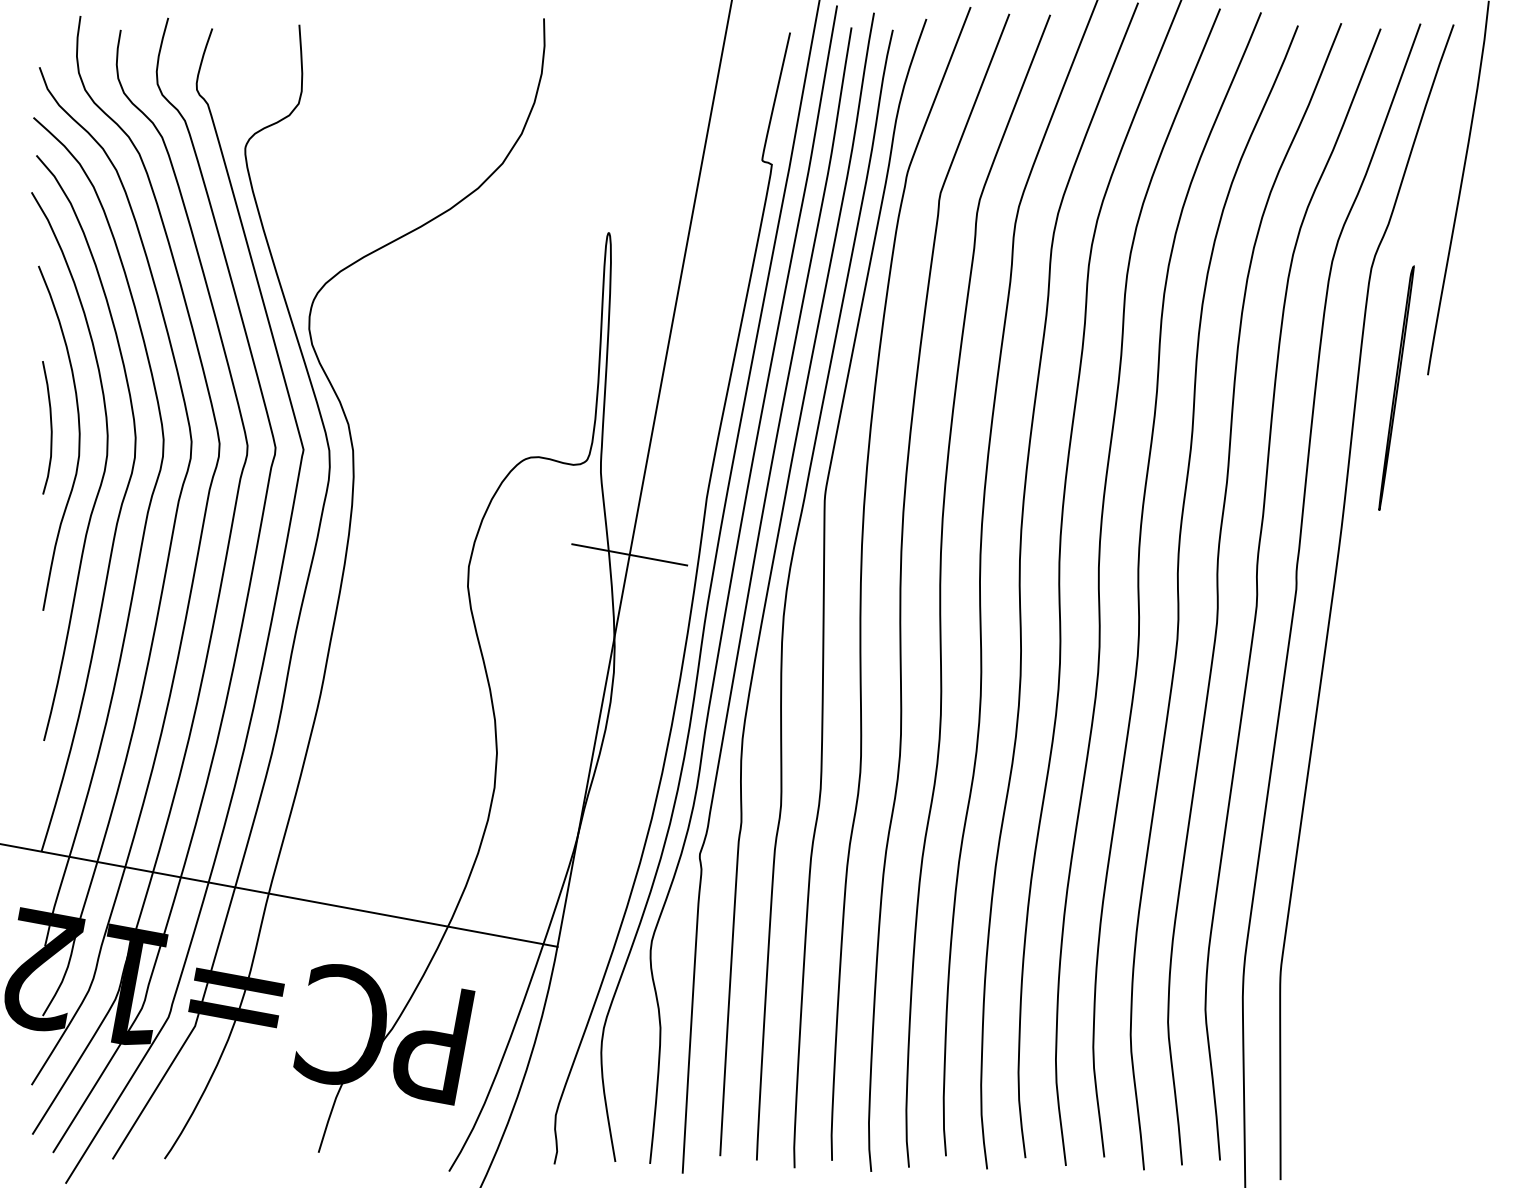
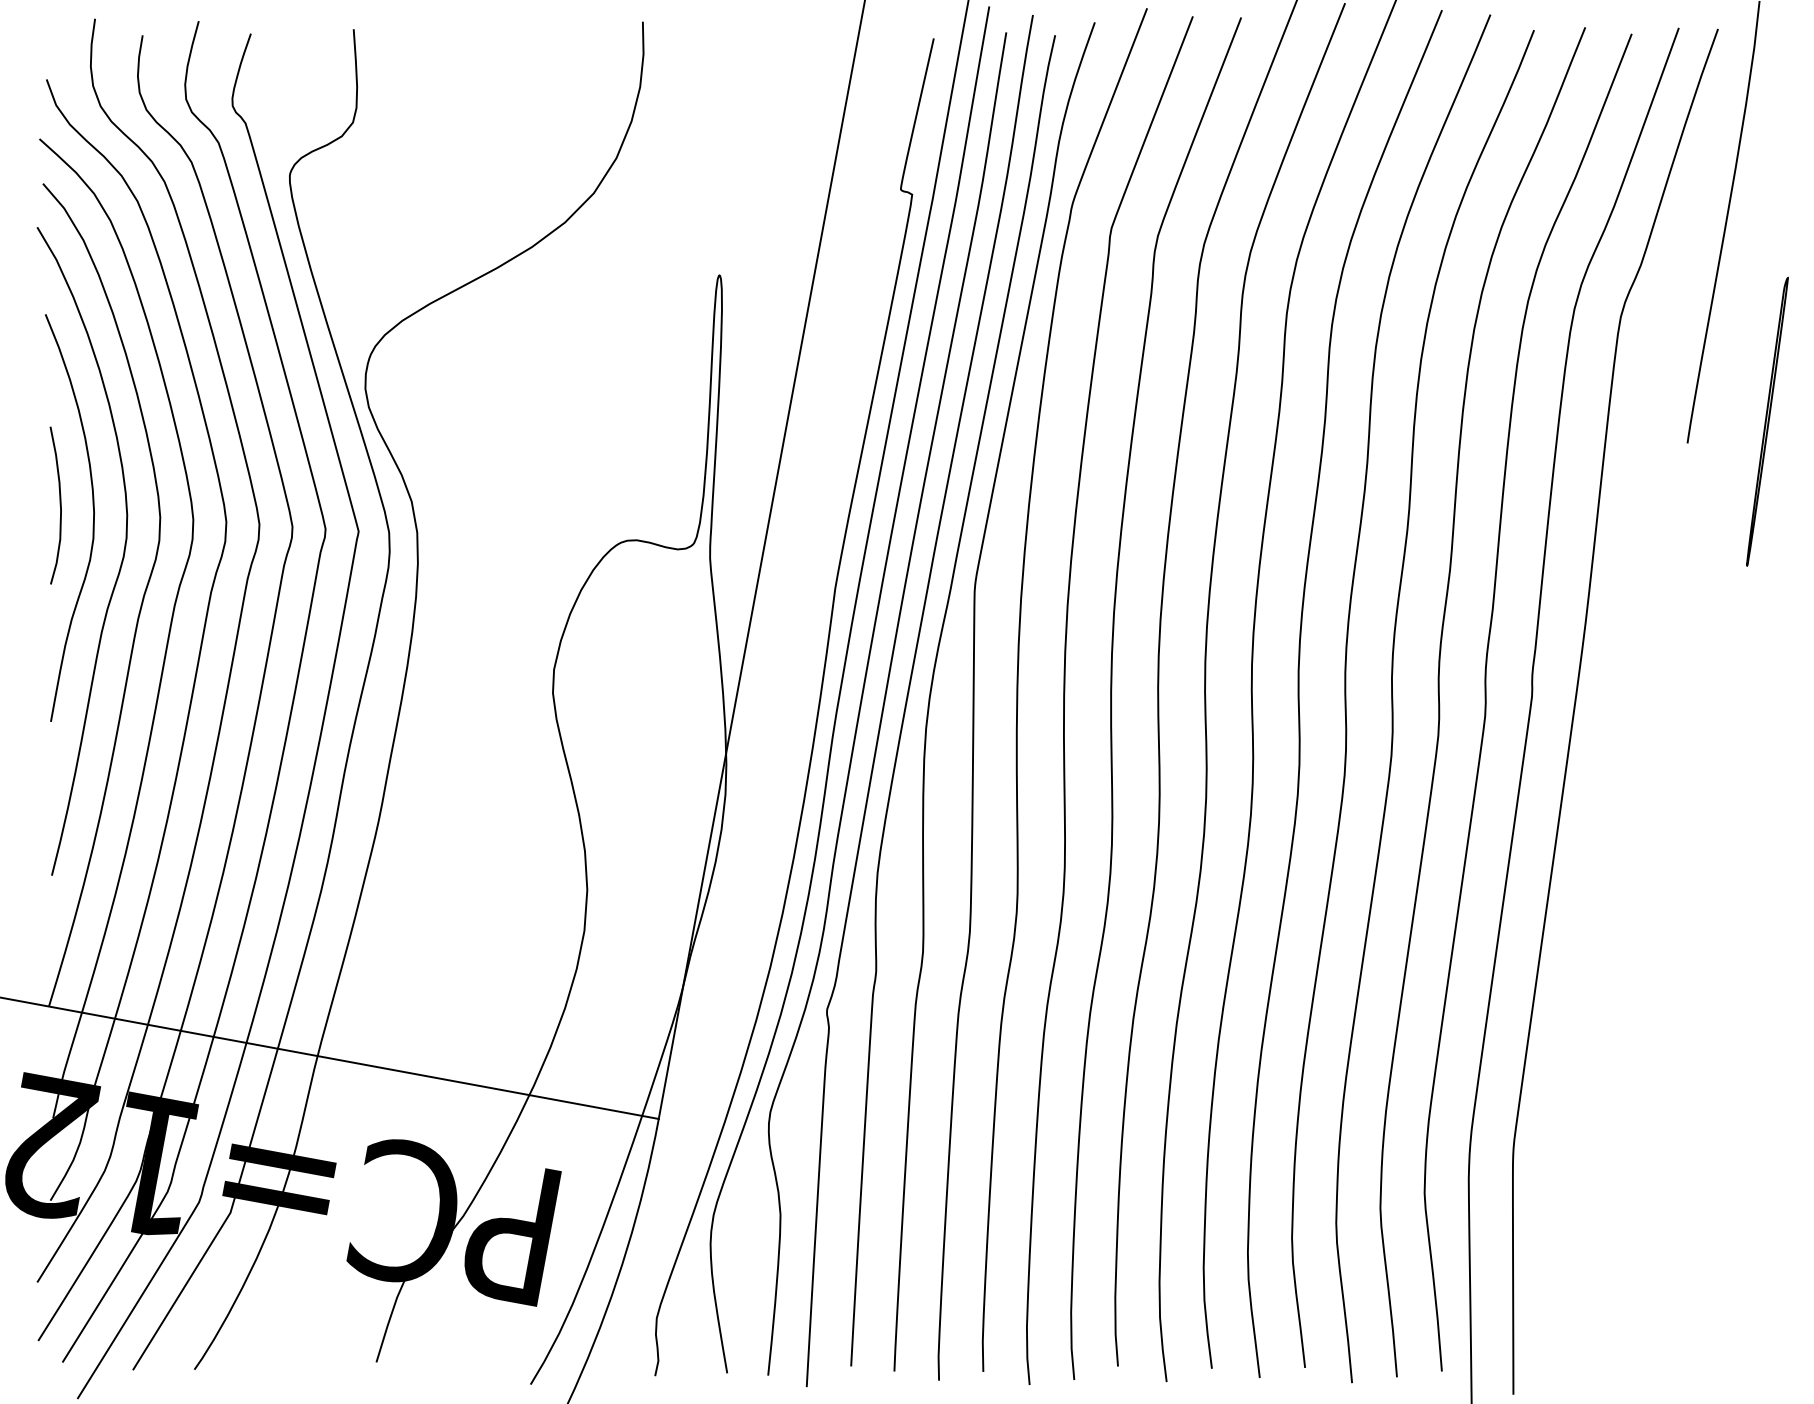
part: (1396, 387) -> (1767, 421), moved
line: (630, 554) -> (744, 655), removed

